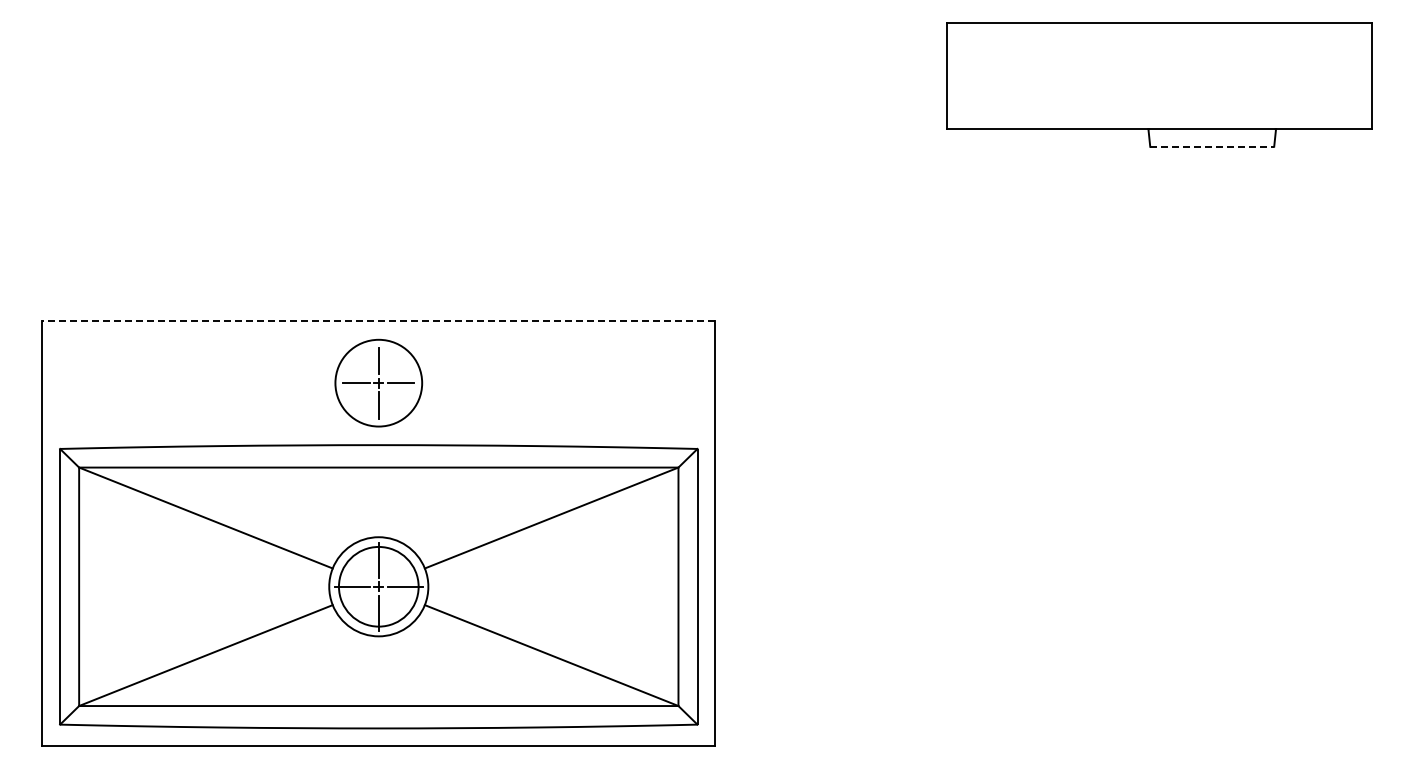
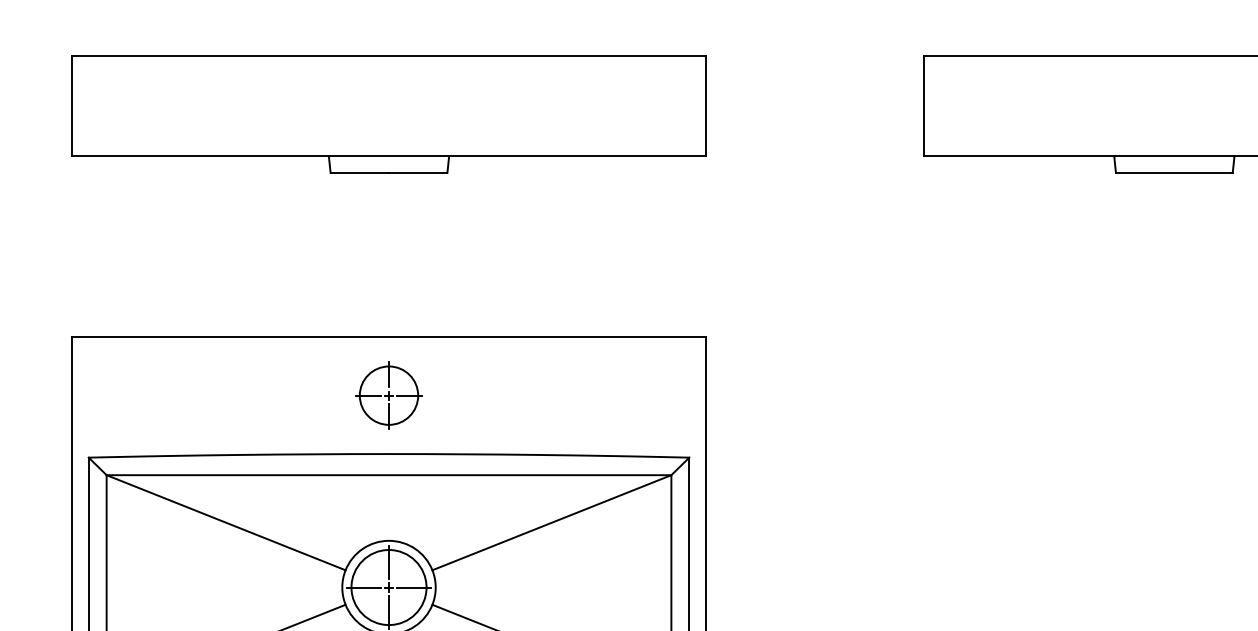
part: (378, 84) -> (388, 114), added
line: (1212, 146) -> (1174, 172), dashed -> solid
line: (378, 321) -> (388, 337), dashed -> solid
circle: (378, 383) -> (388, 395), size x0.71

